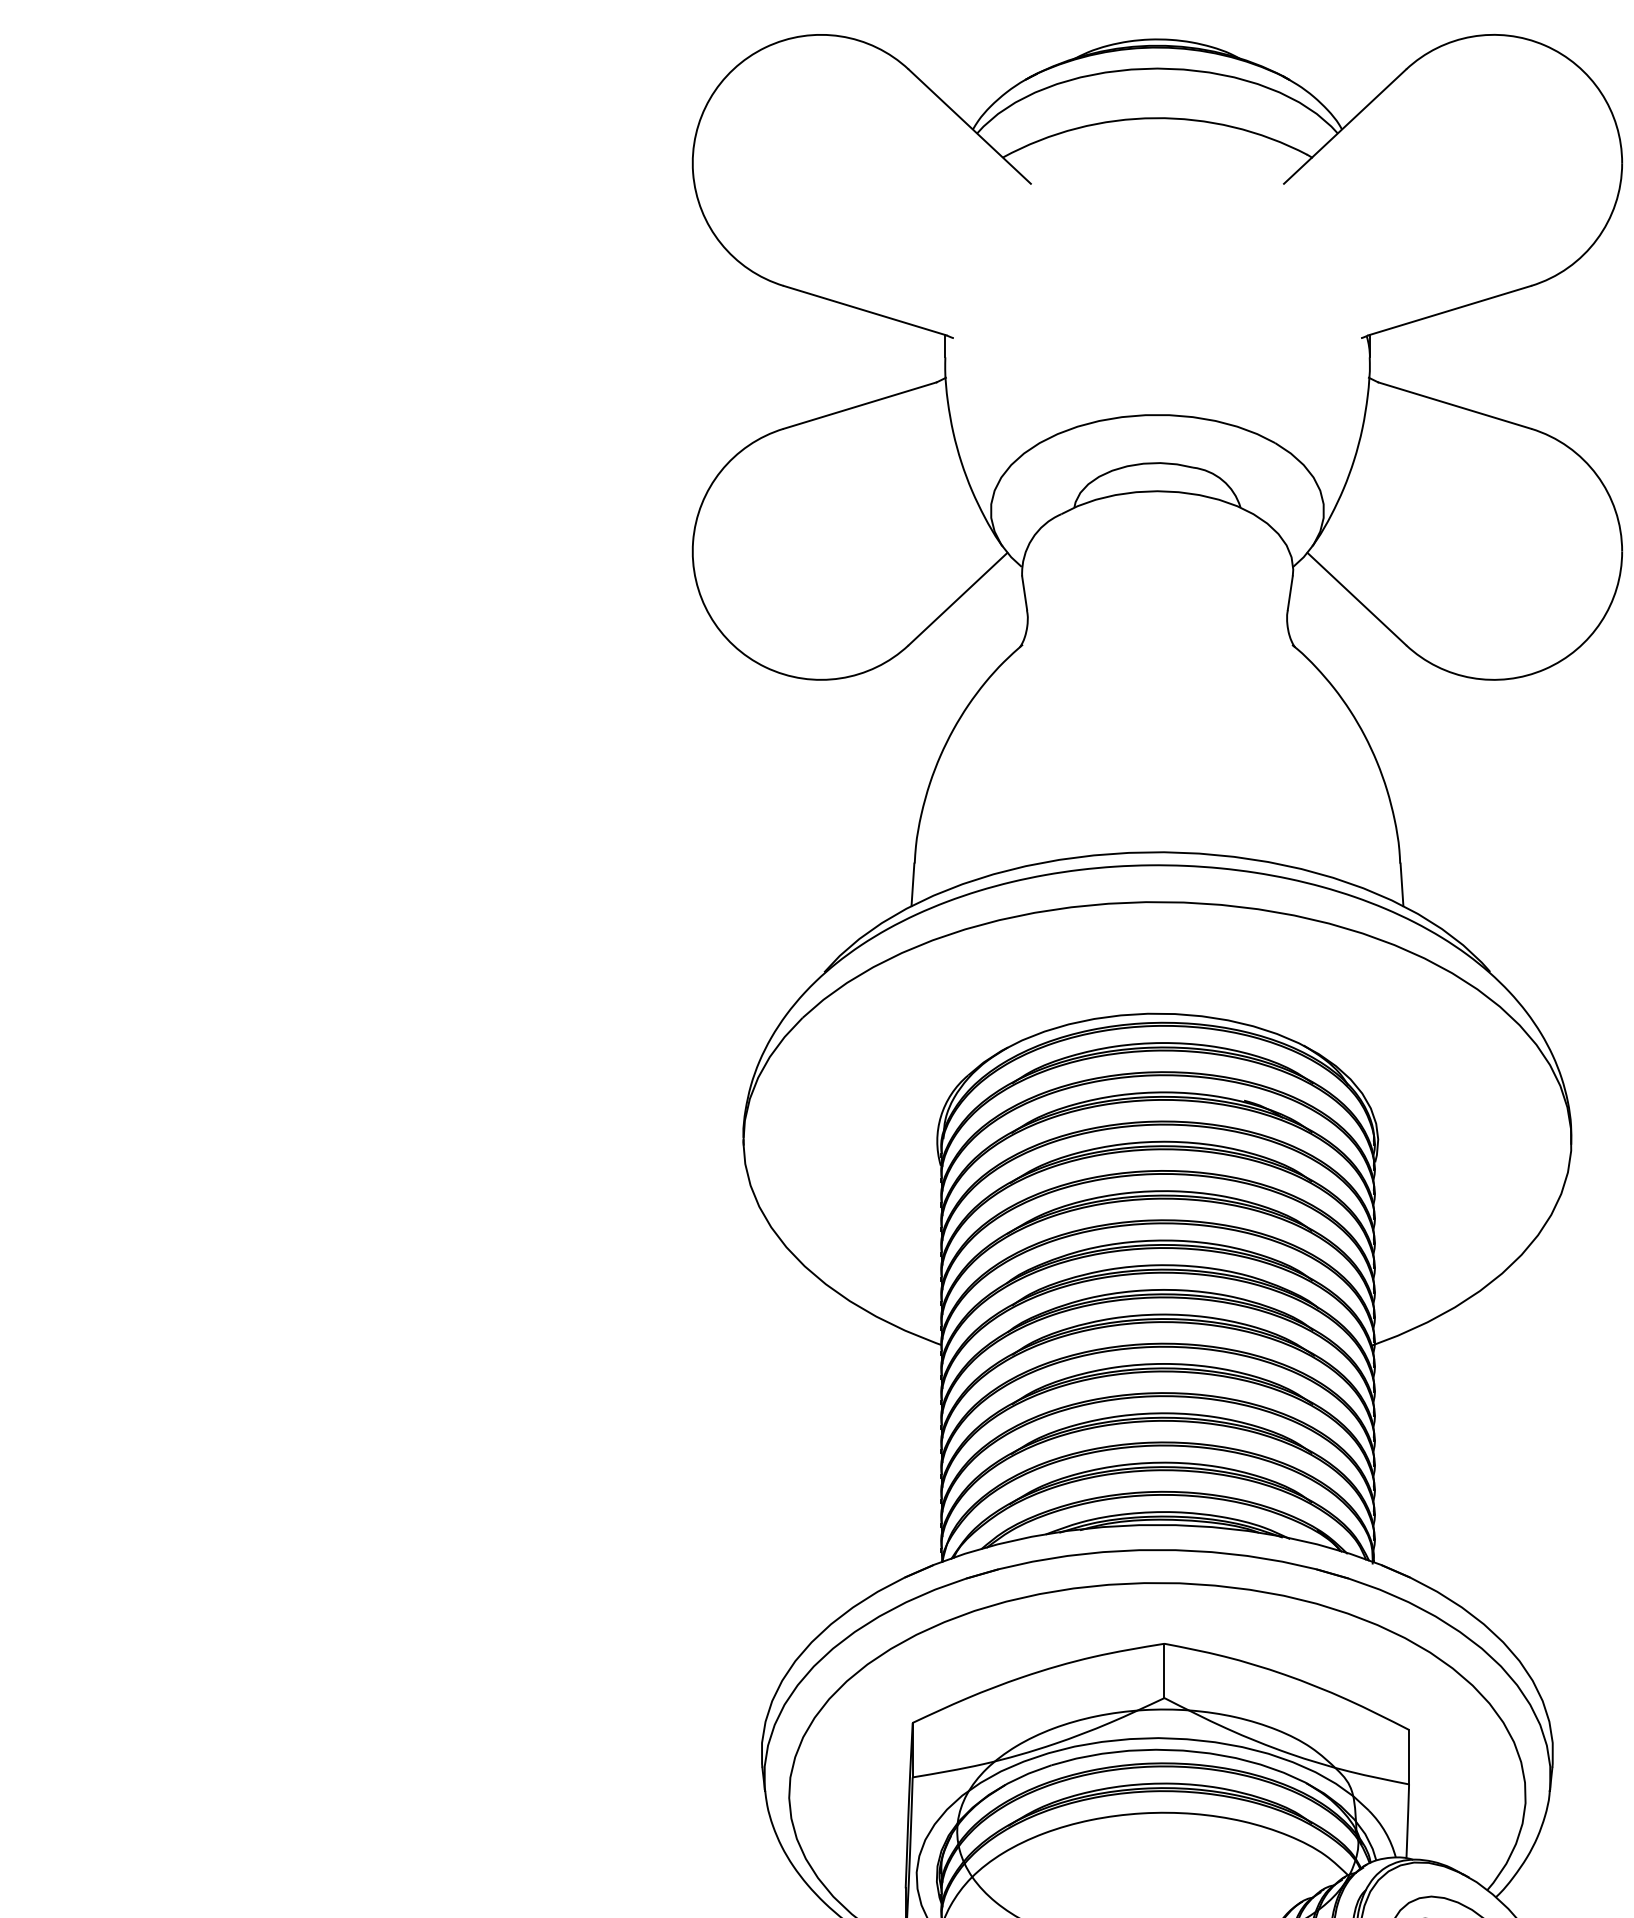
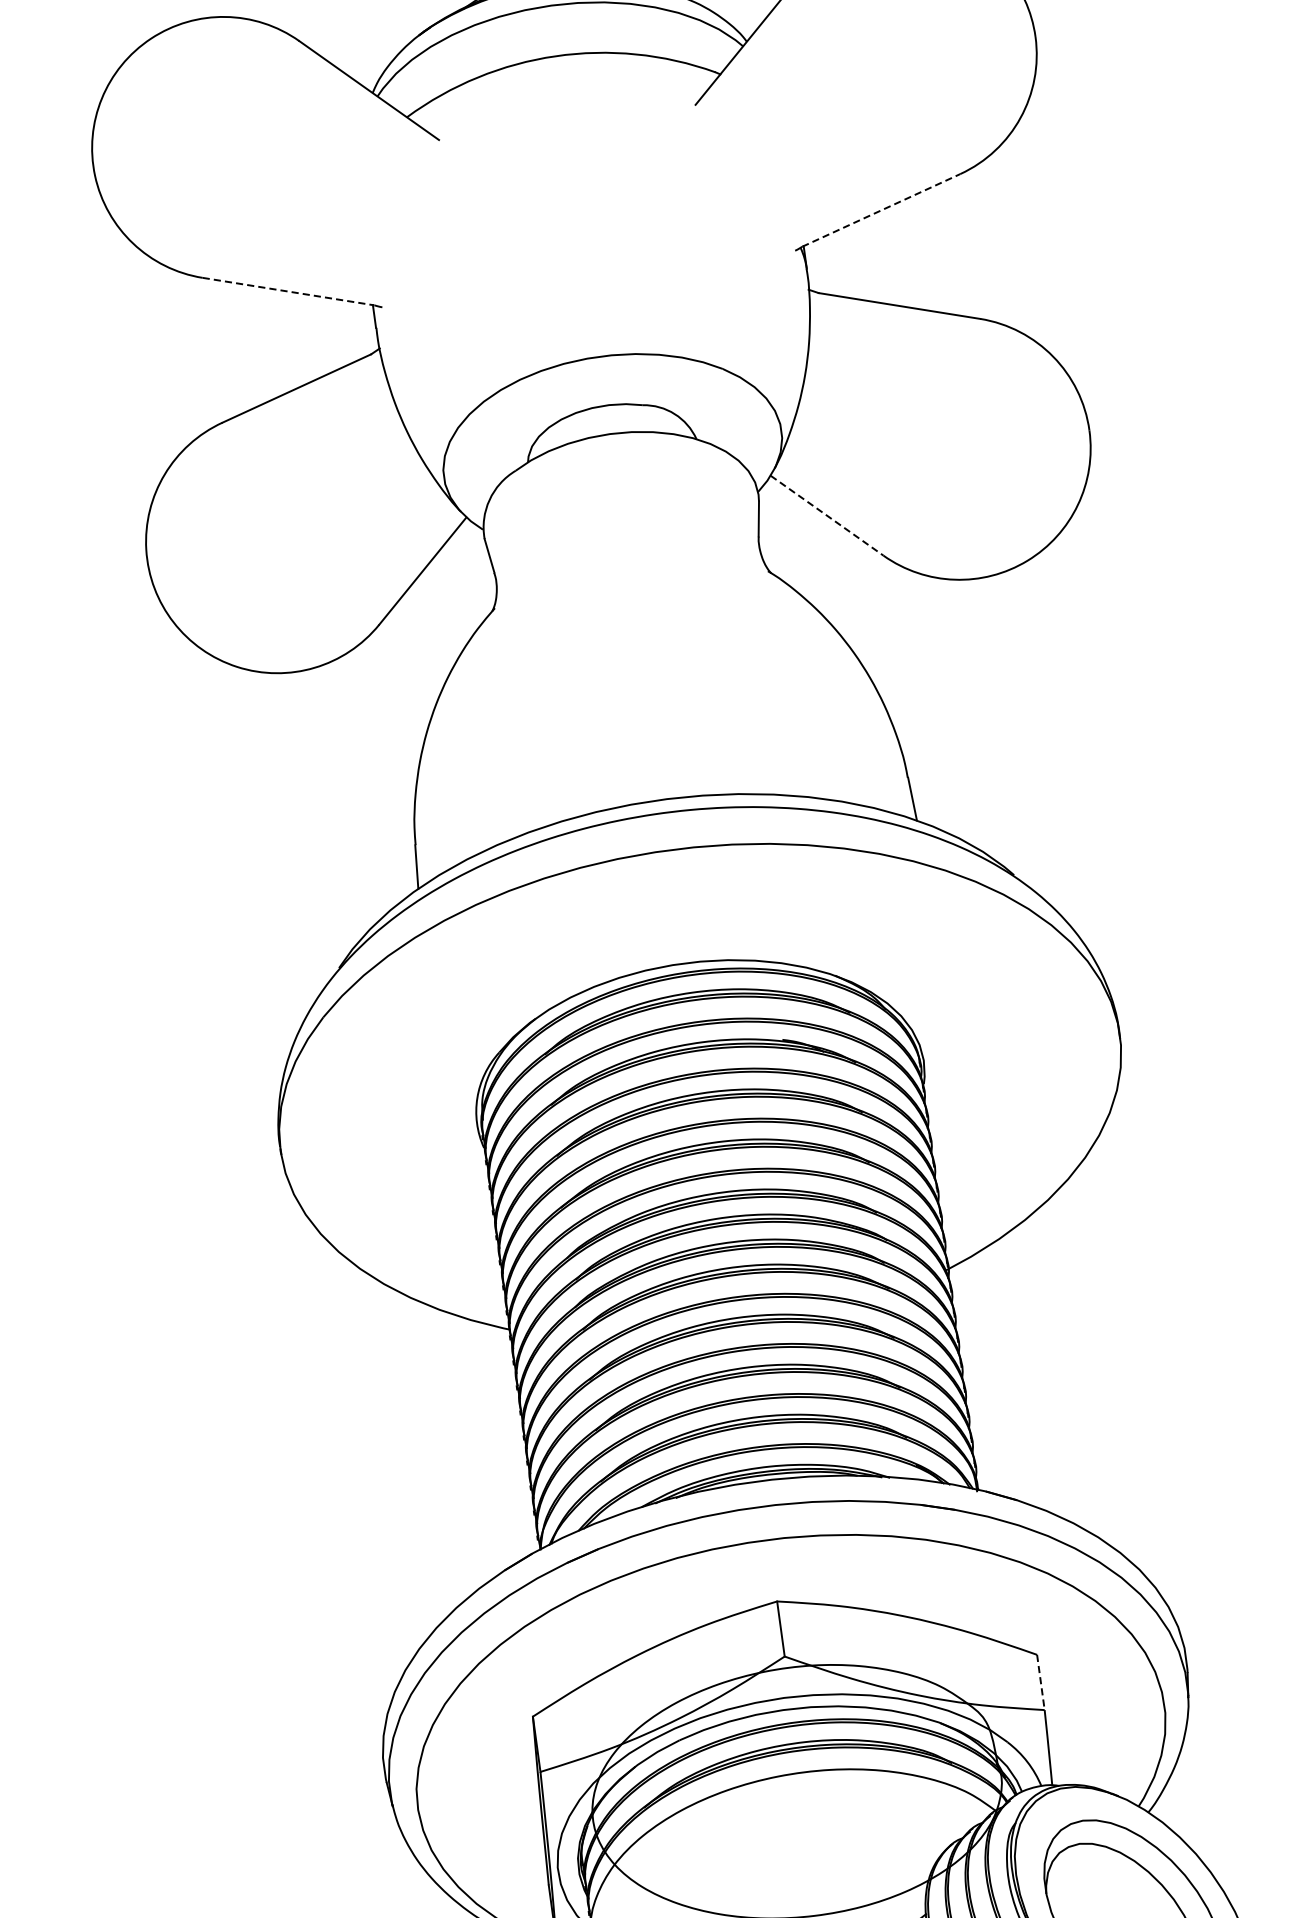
line: (865, 310) -> (288, 291), solid -> dashed
line: (1450, 310) -> (881, 210), solid -> dashed
line: (1356, 599) -> (826, 516), solid -> dashed
line: (1409, 1757) -> (1041, 1682), solid -> dashed

